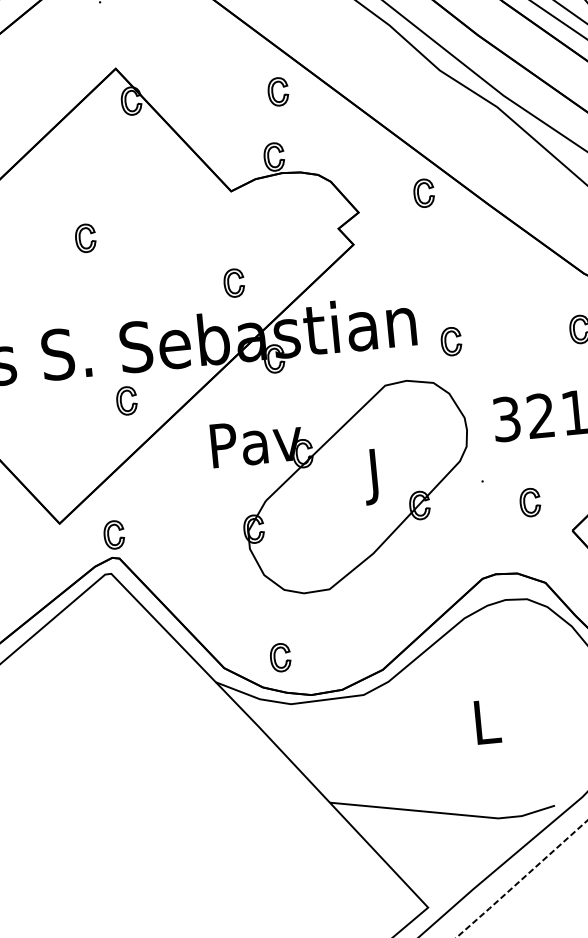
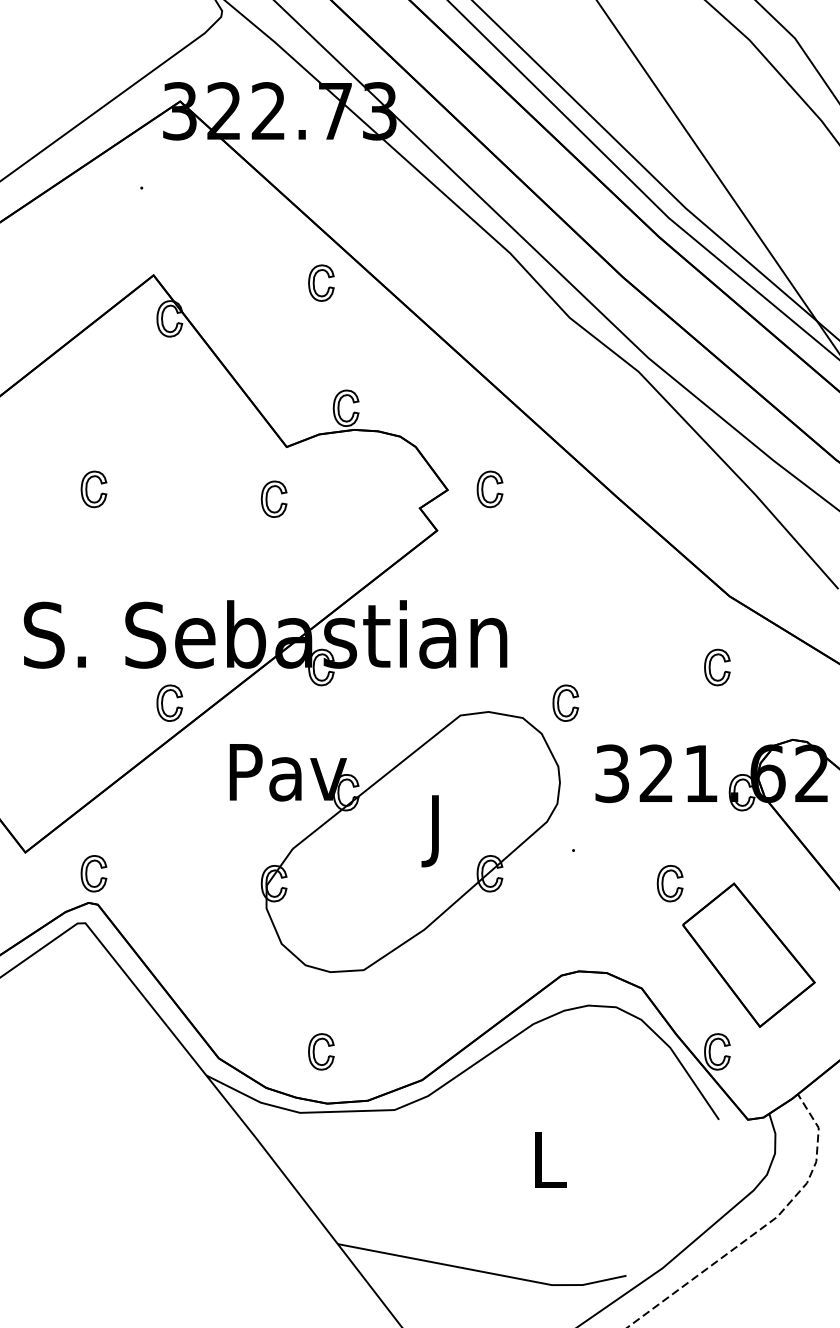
part: (272, 91) -> (314, 282), moved
part: (423, 193) -> (489, 489), moved
part: (233, 282) -> (273, 498), moved
part: (446, 340) -> (559, 701), moved
part: (121, 400) -> (163, 701), moved
part: (529, 502) -> (669, 883), moved
part: (275, 657) -> (314, 1051), moved

